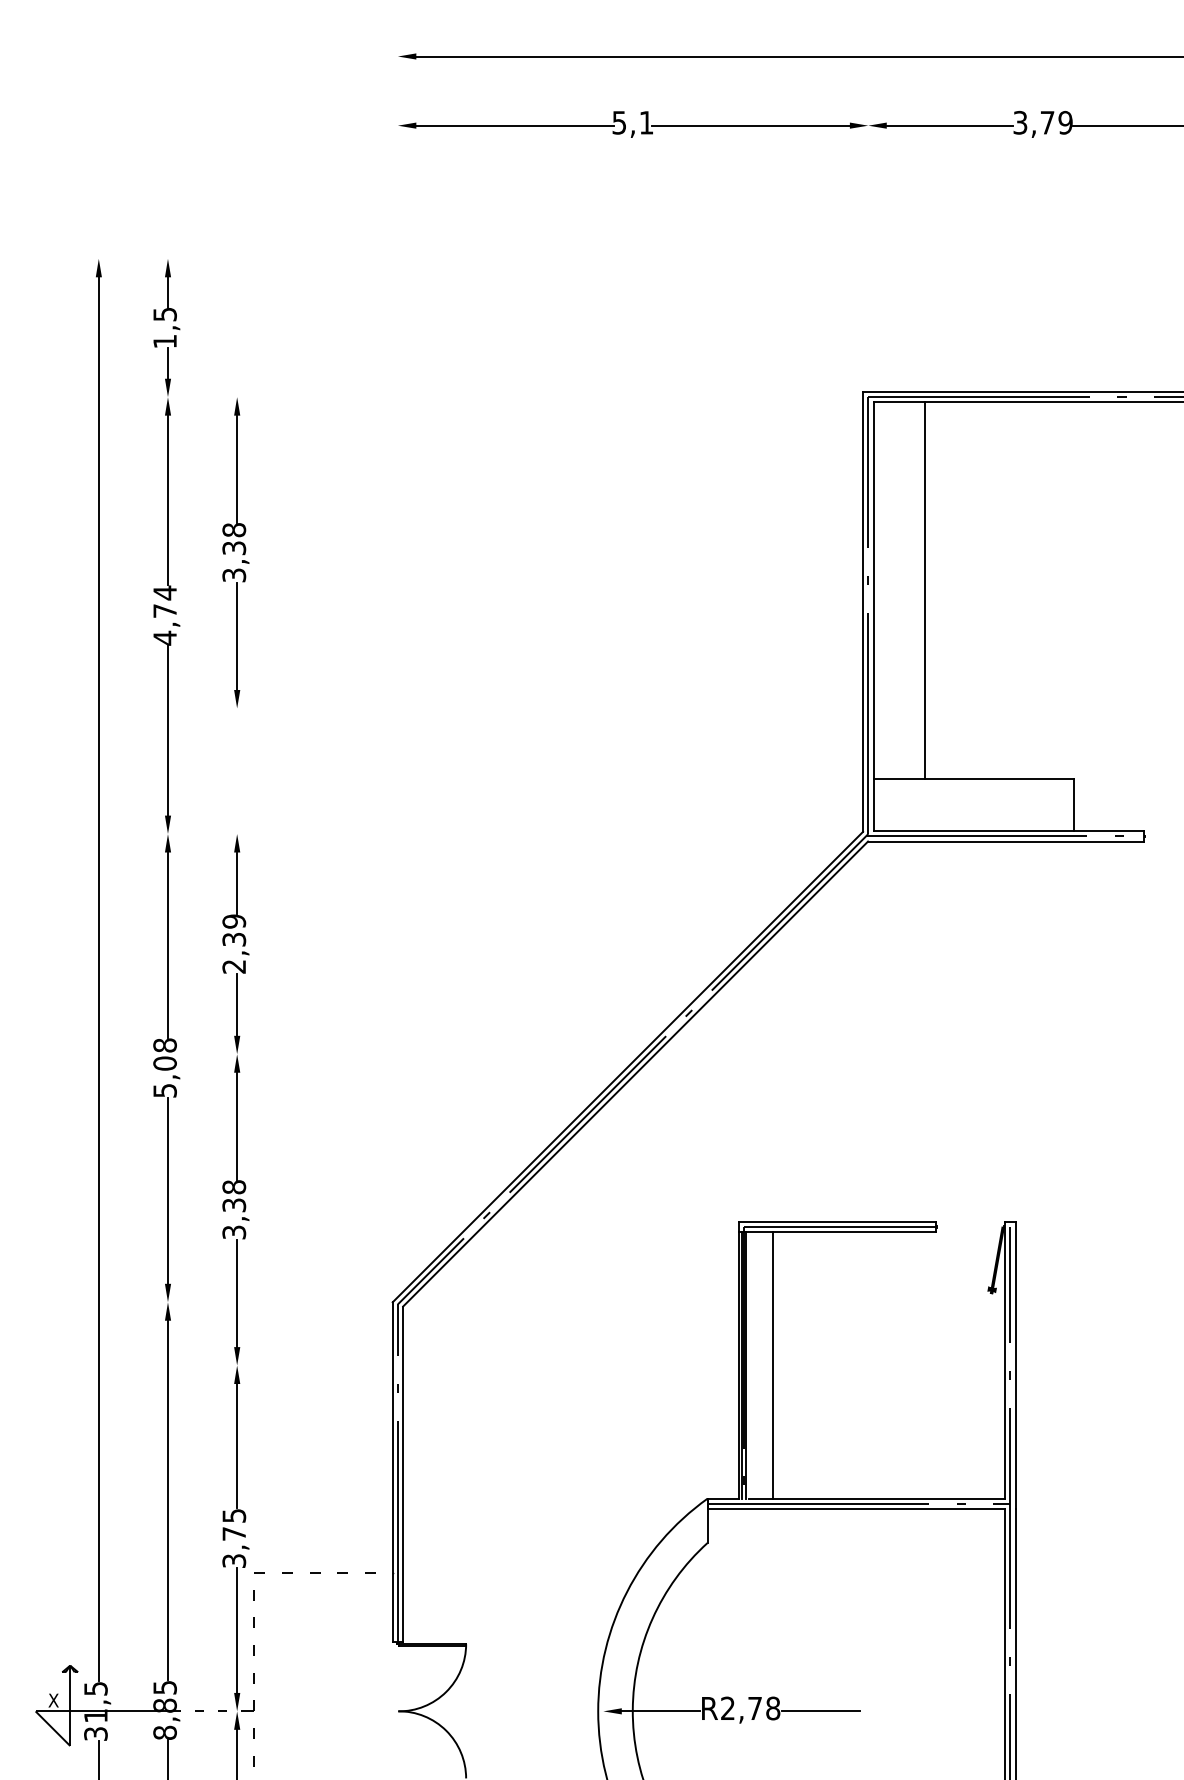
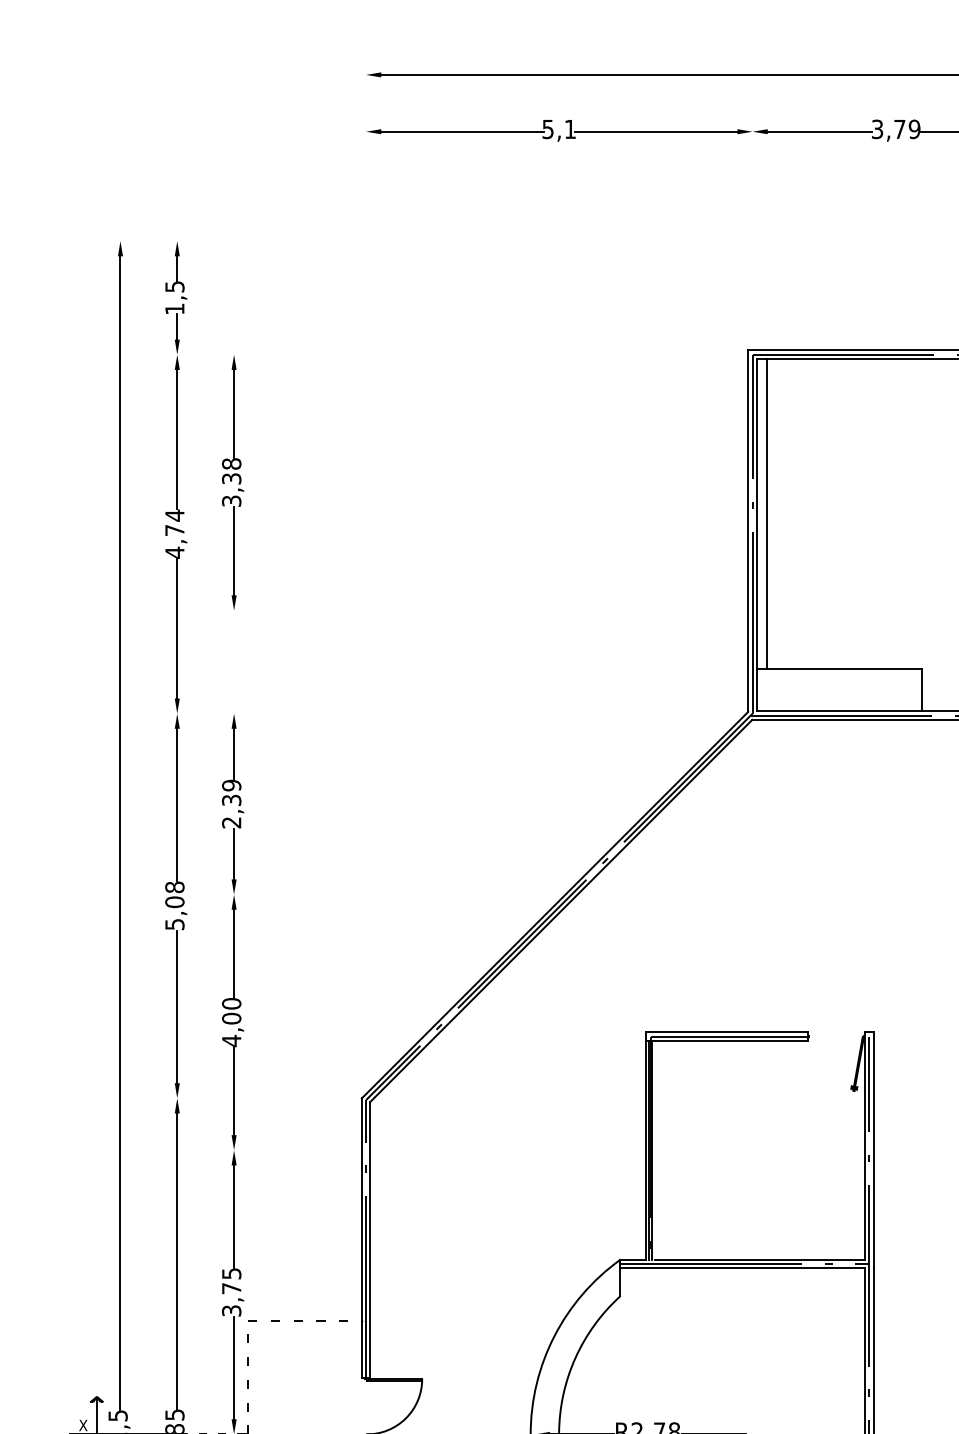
line: (925, 590) -> (767, 513), moved
text: (234, 1210) -> (231, 1022), 3,38 -> 4,00
line: (773, 1365) -> (674, 1150), removed

